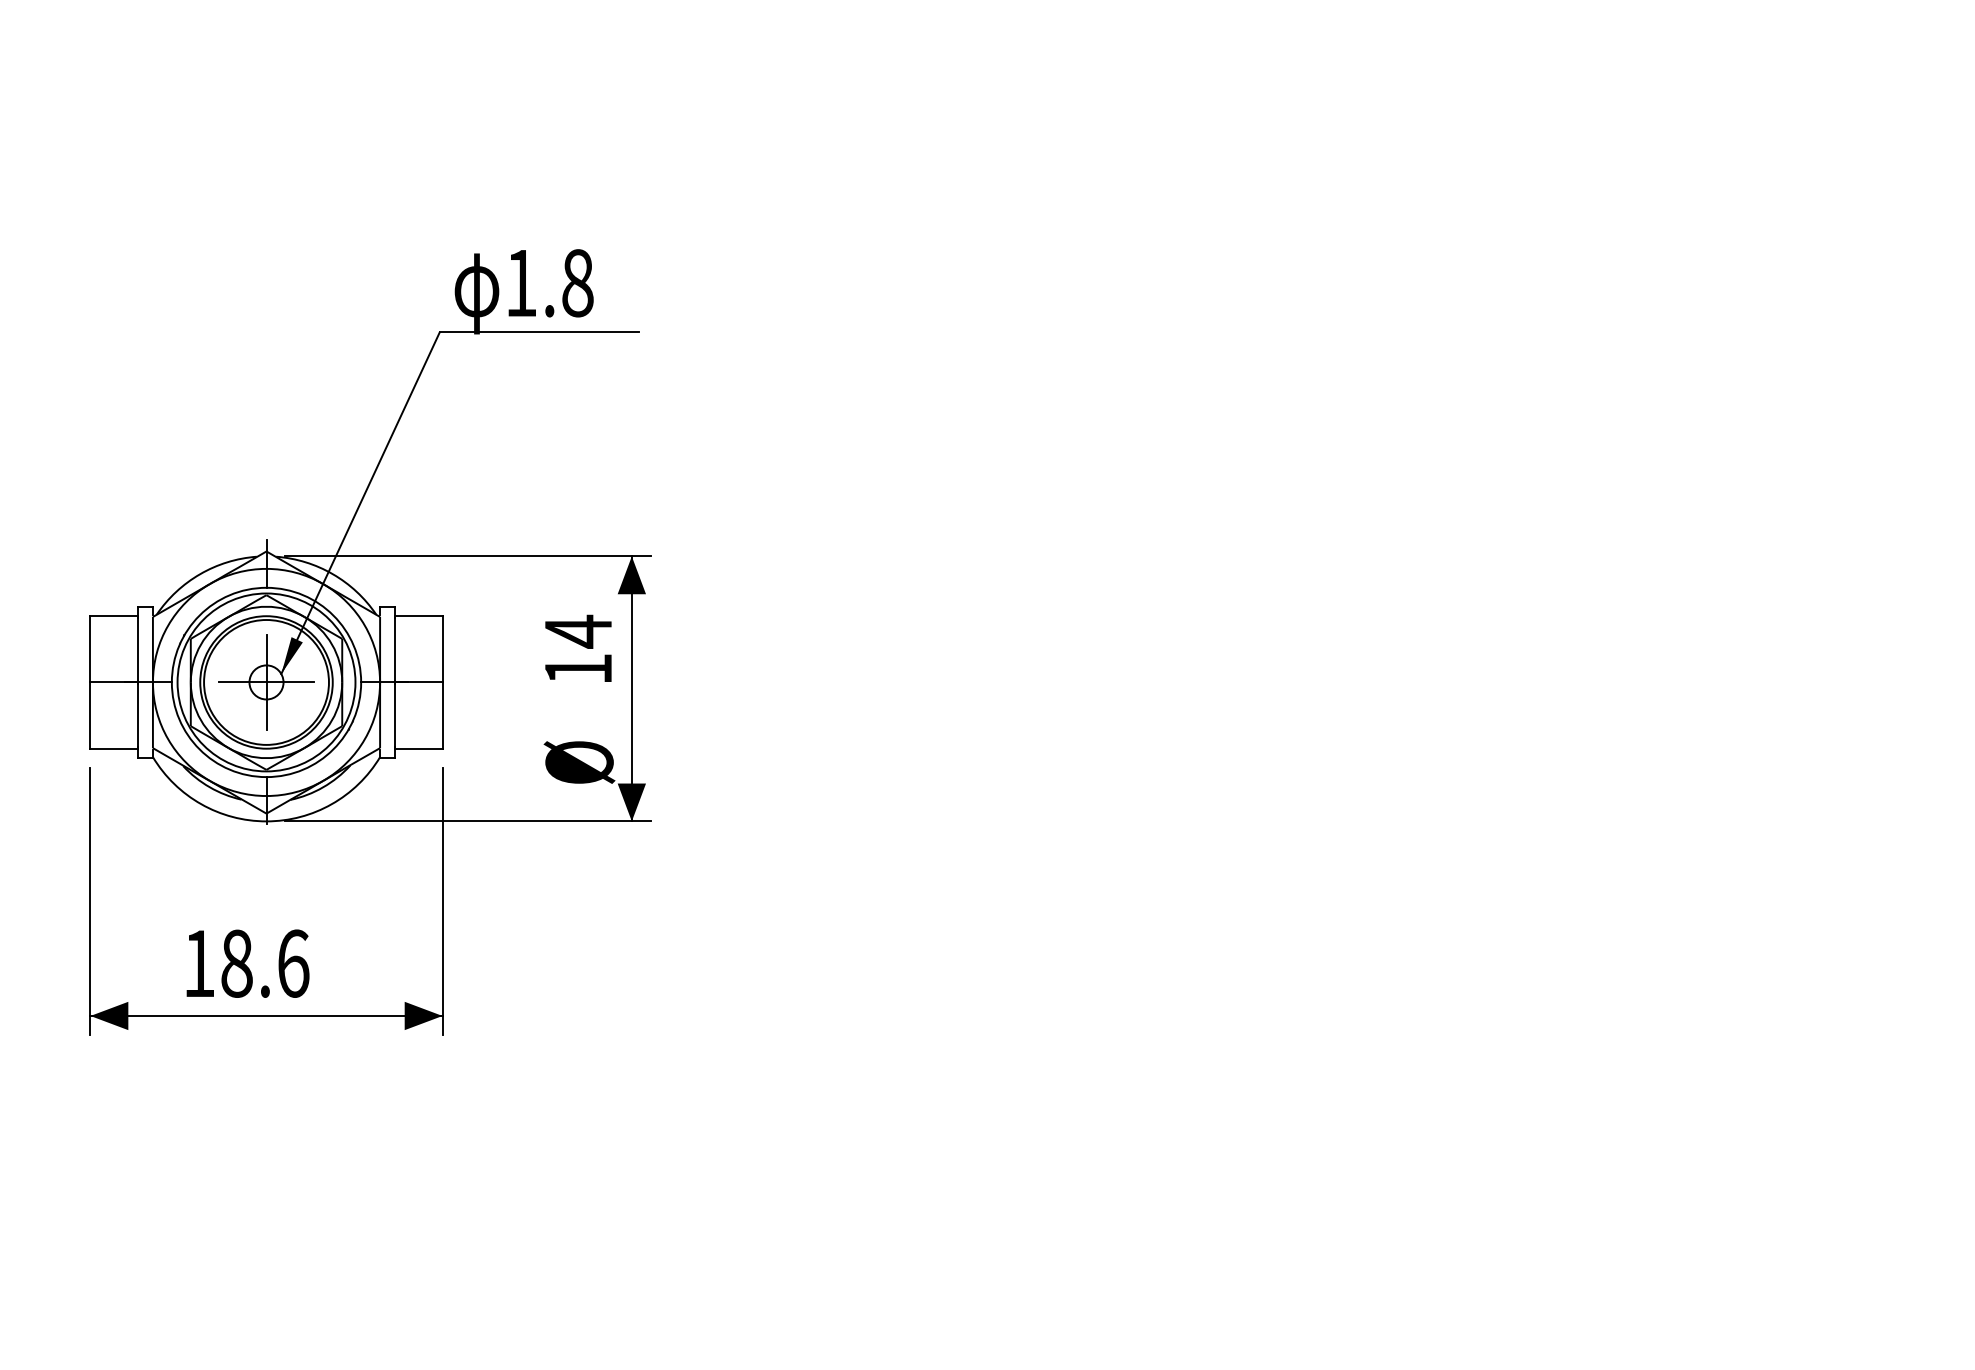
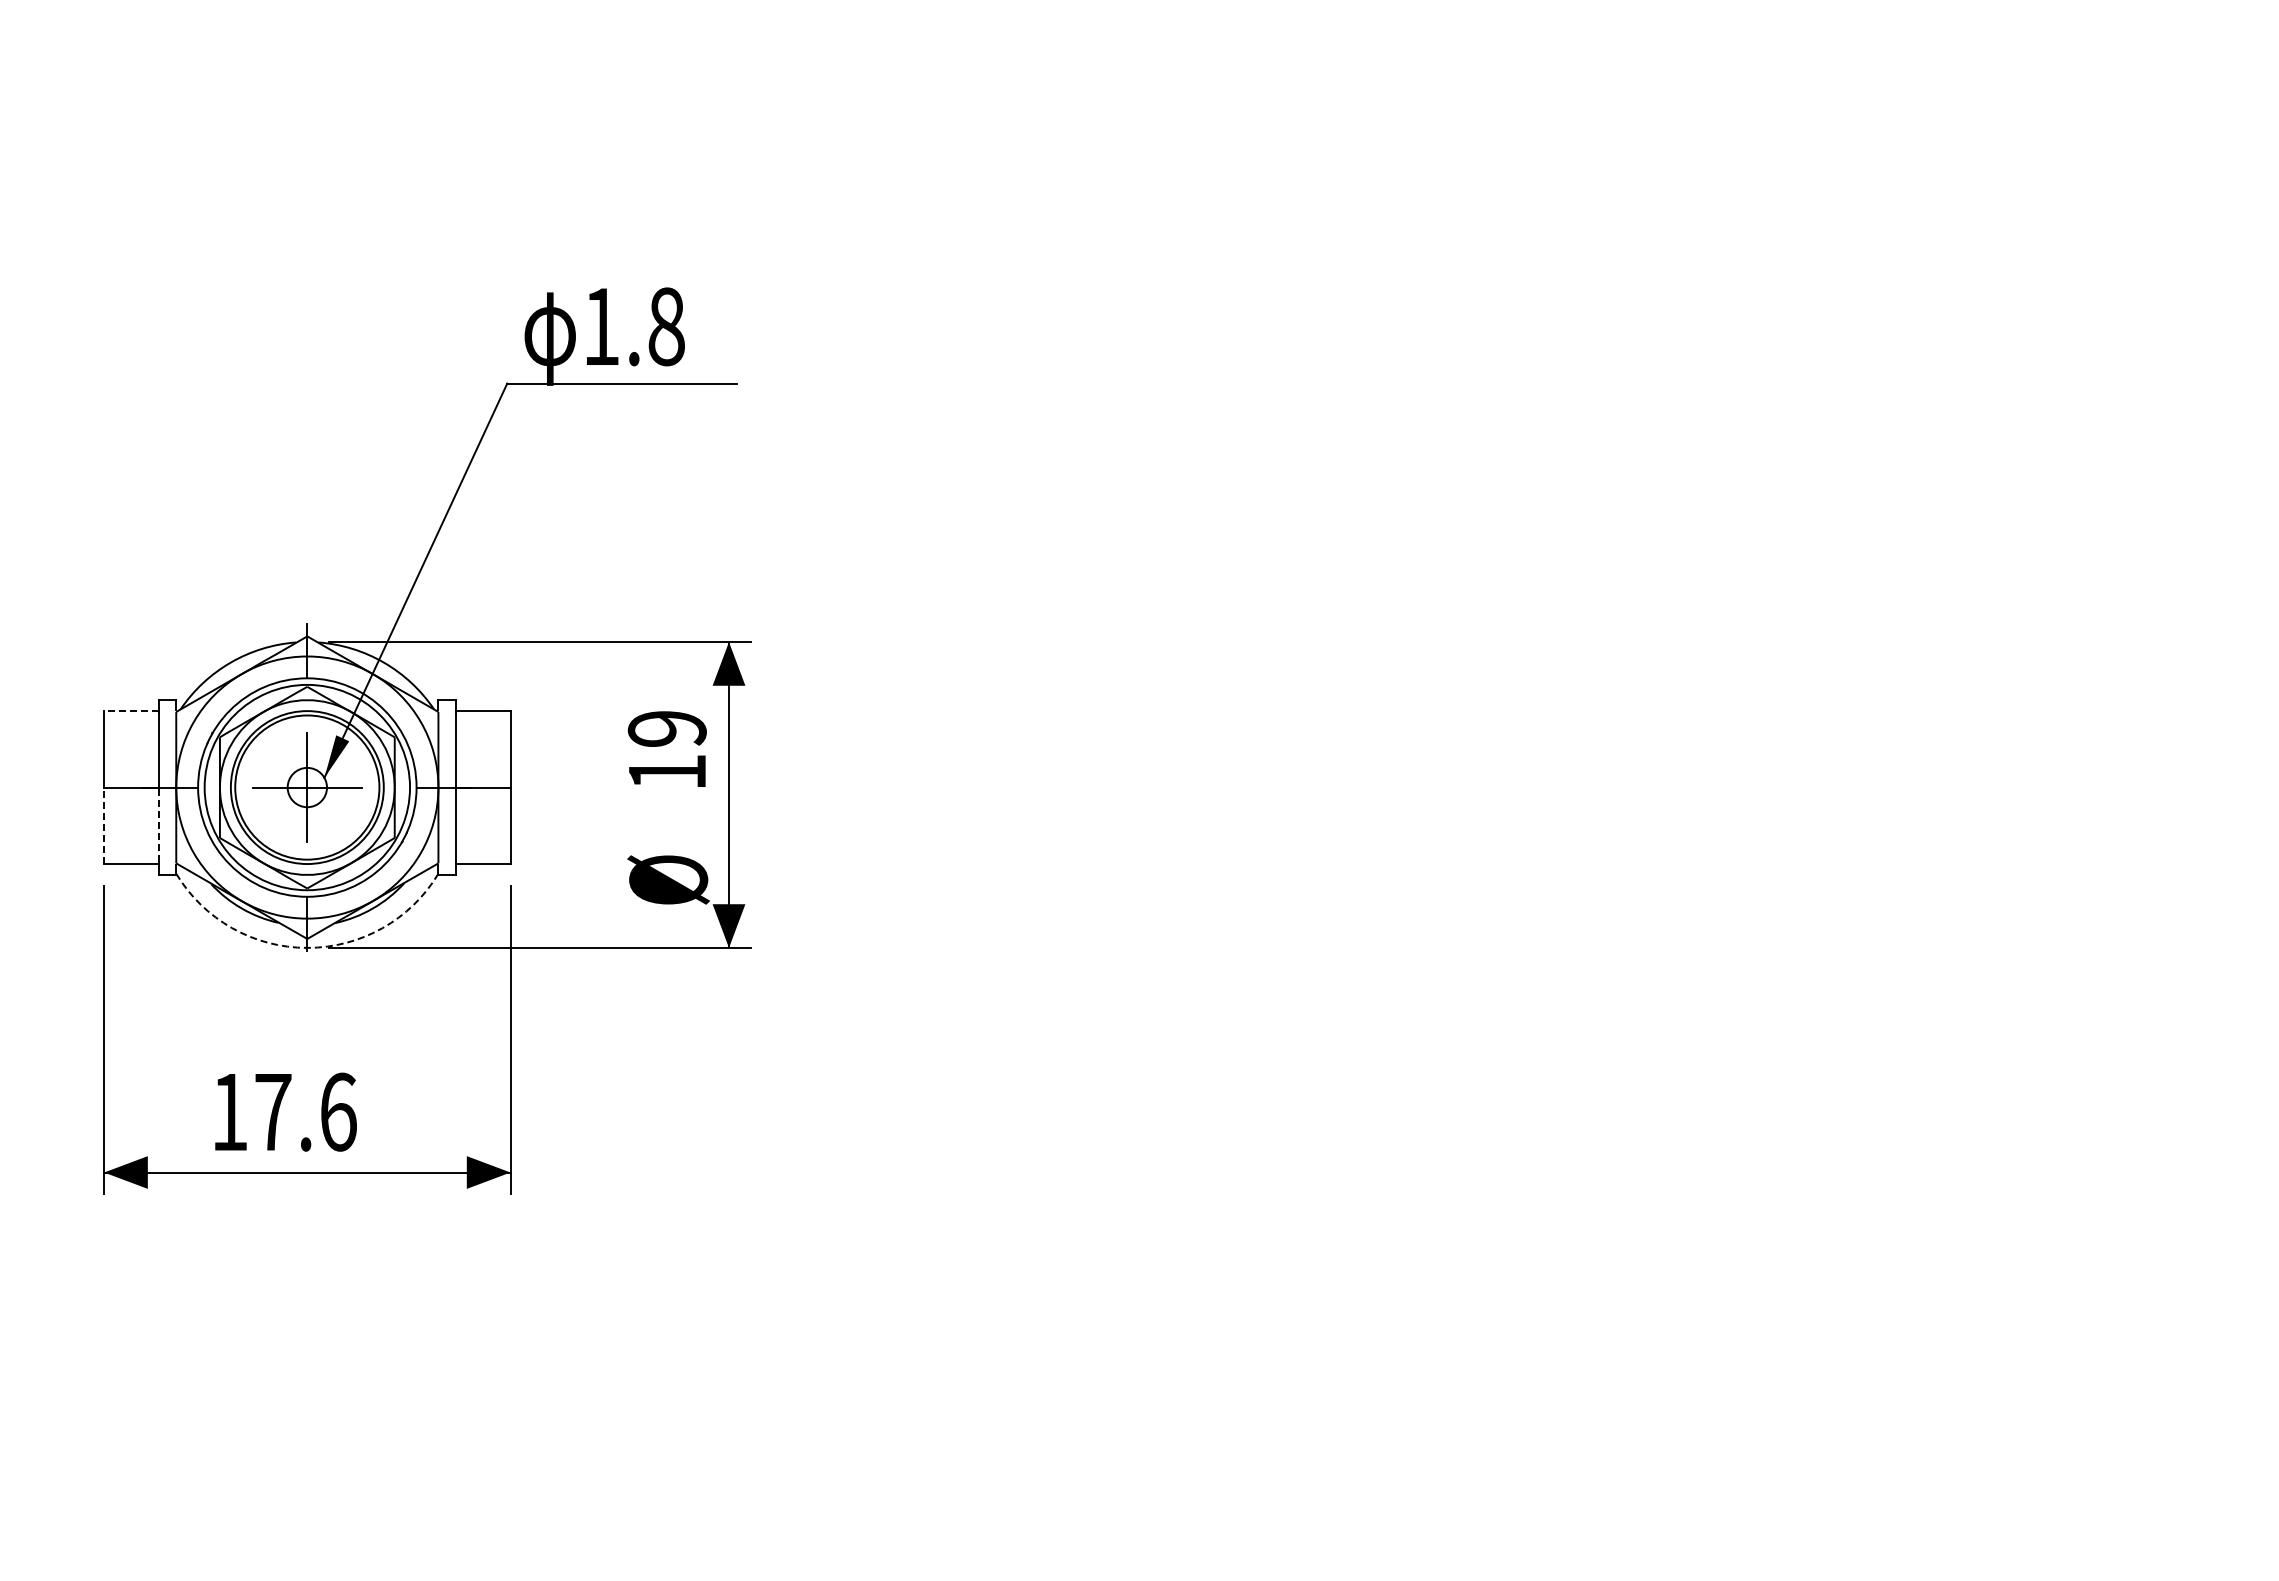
line: (113, 616) -> (130, 711), solid -> dashed
text: (577, 631) -> (666, 728), 14 -> 19
line: (90, 715) -> (104, 825), solid -> dashed
line: (137, 715) -> (158, 825), solid -> dashed
arc: (266, 821) -> (307, 947), solid -> dashed
text: (237, 963) -> (273, 1111), 18.6 -> 17.6

